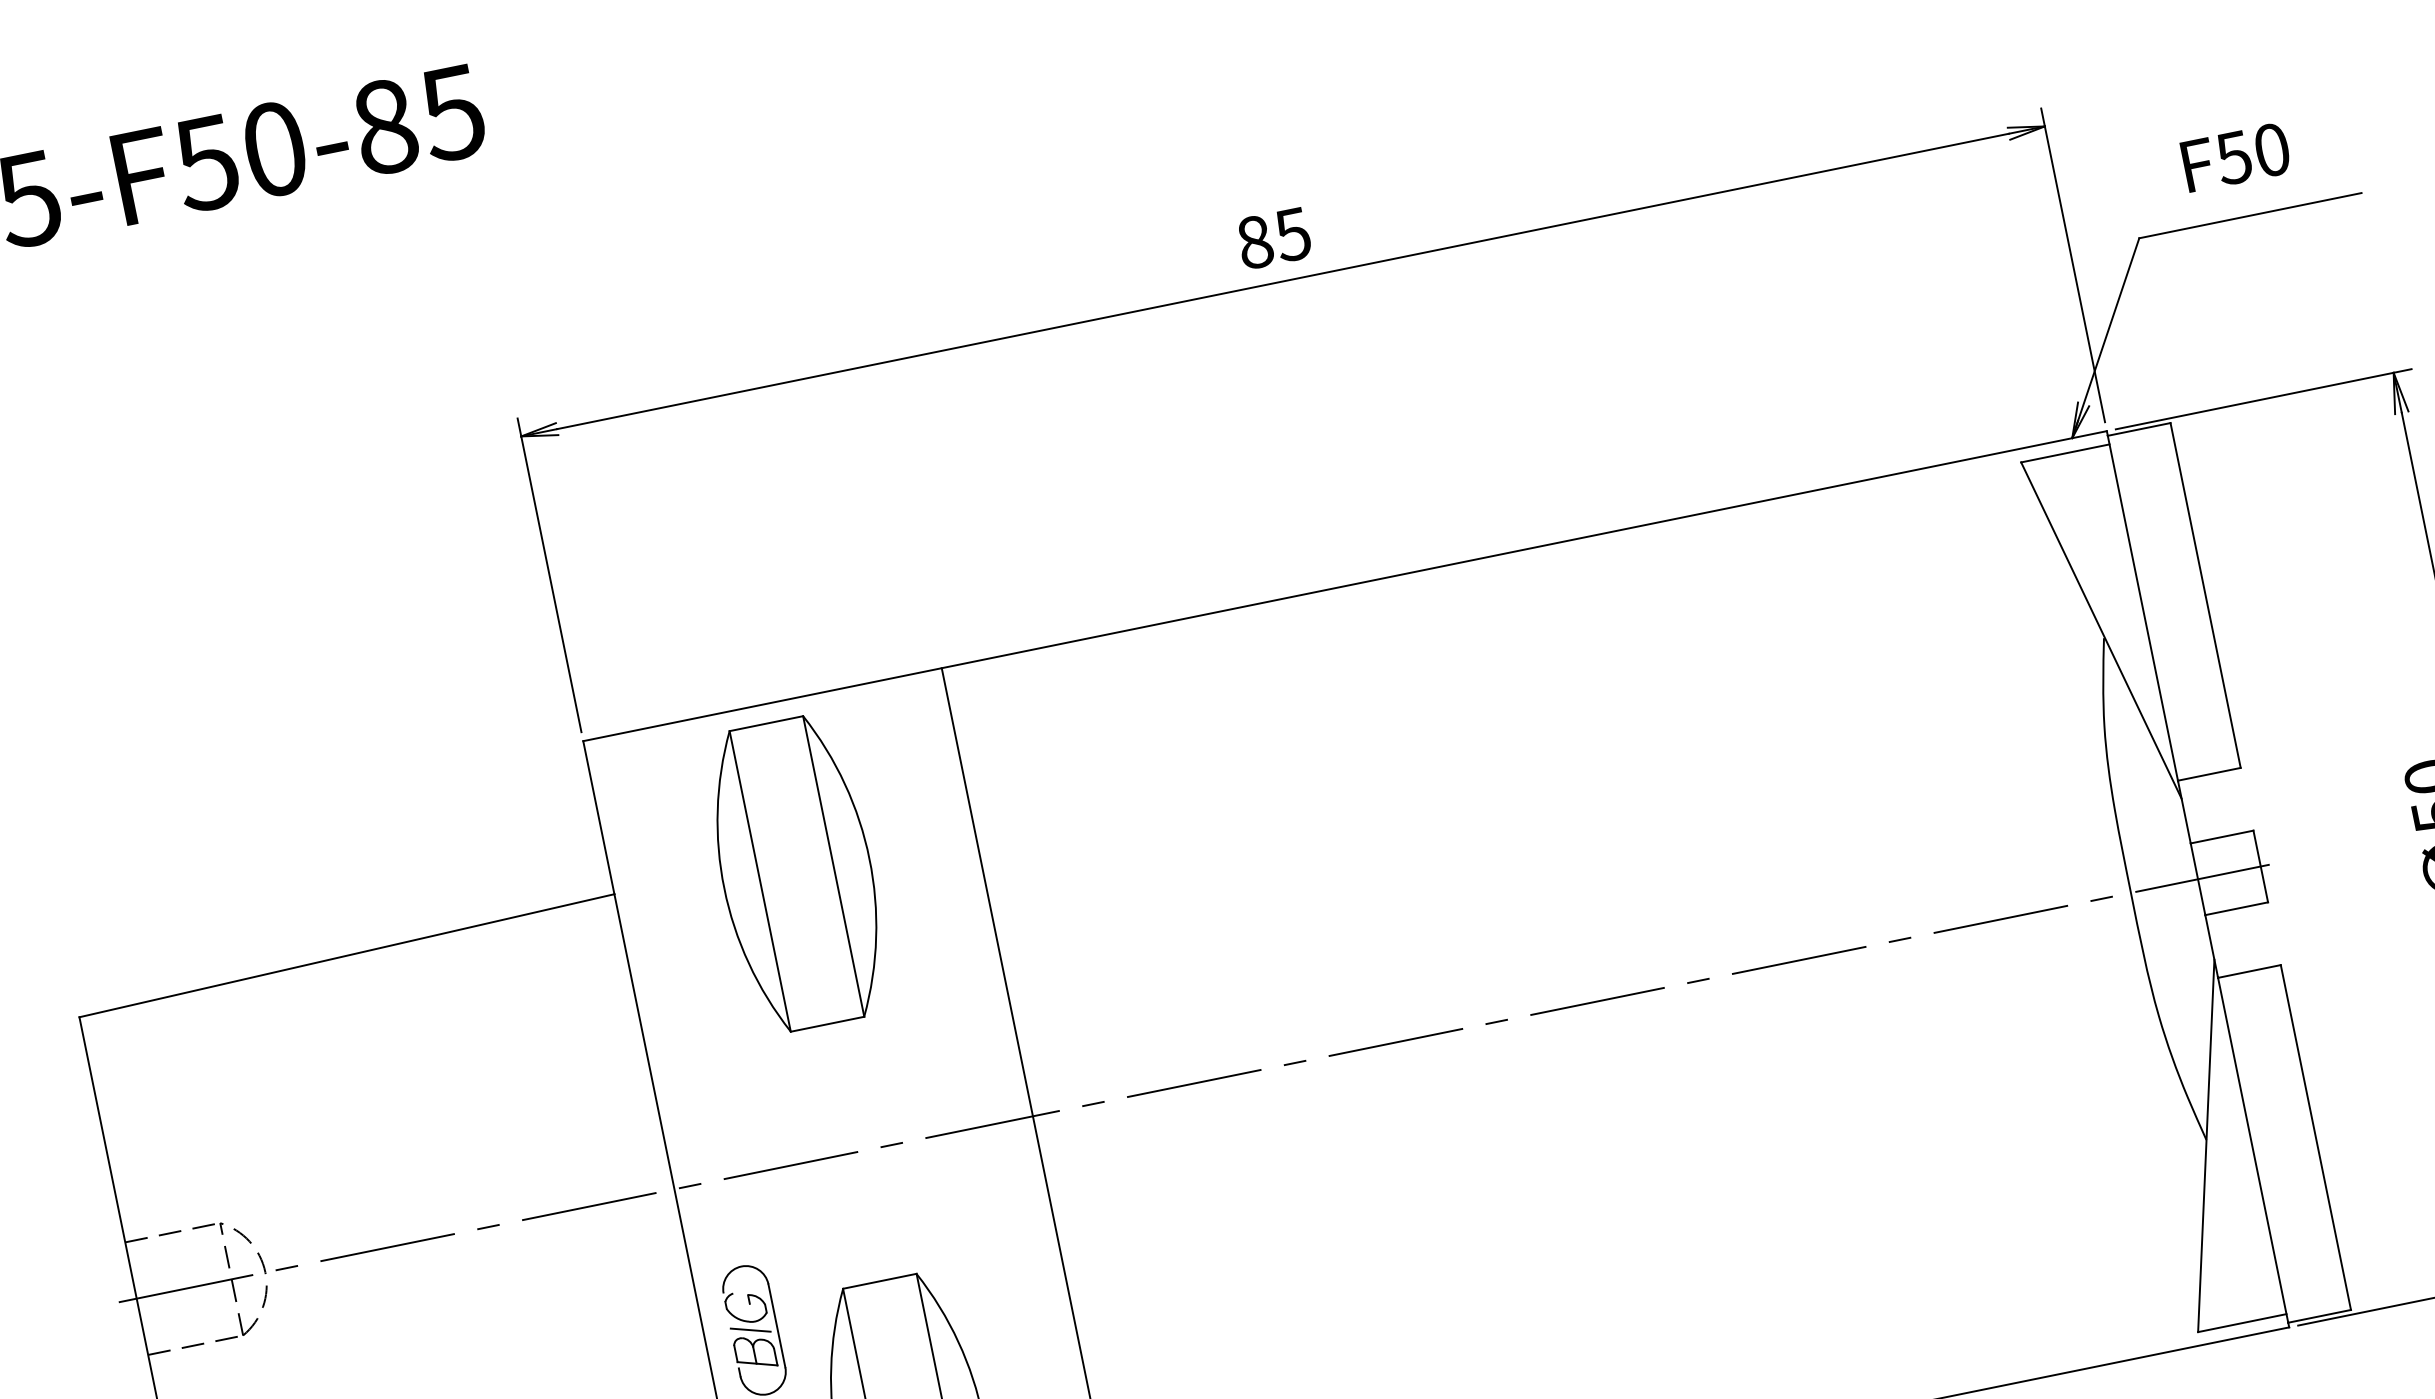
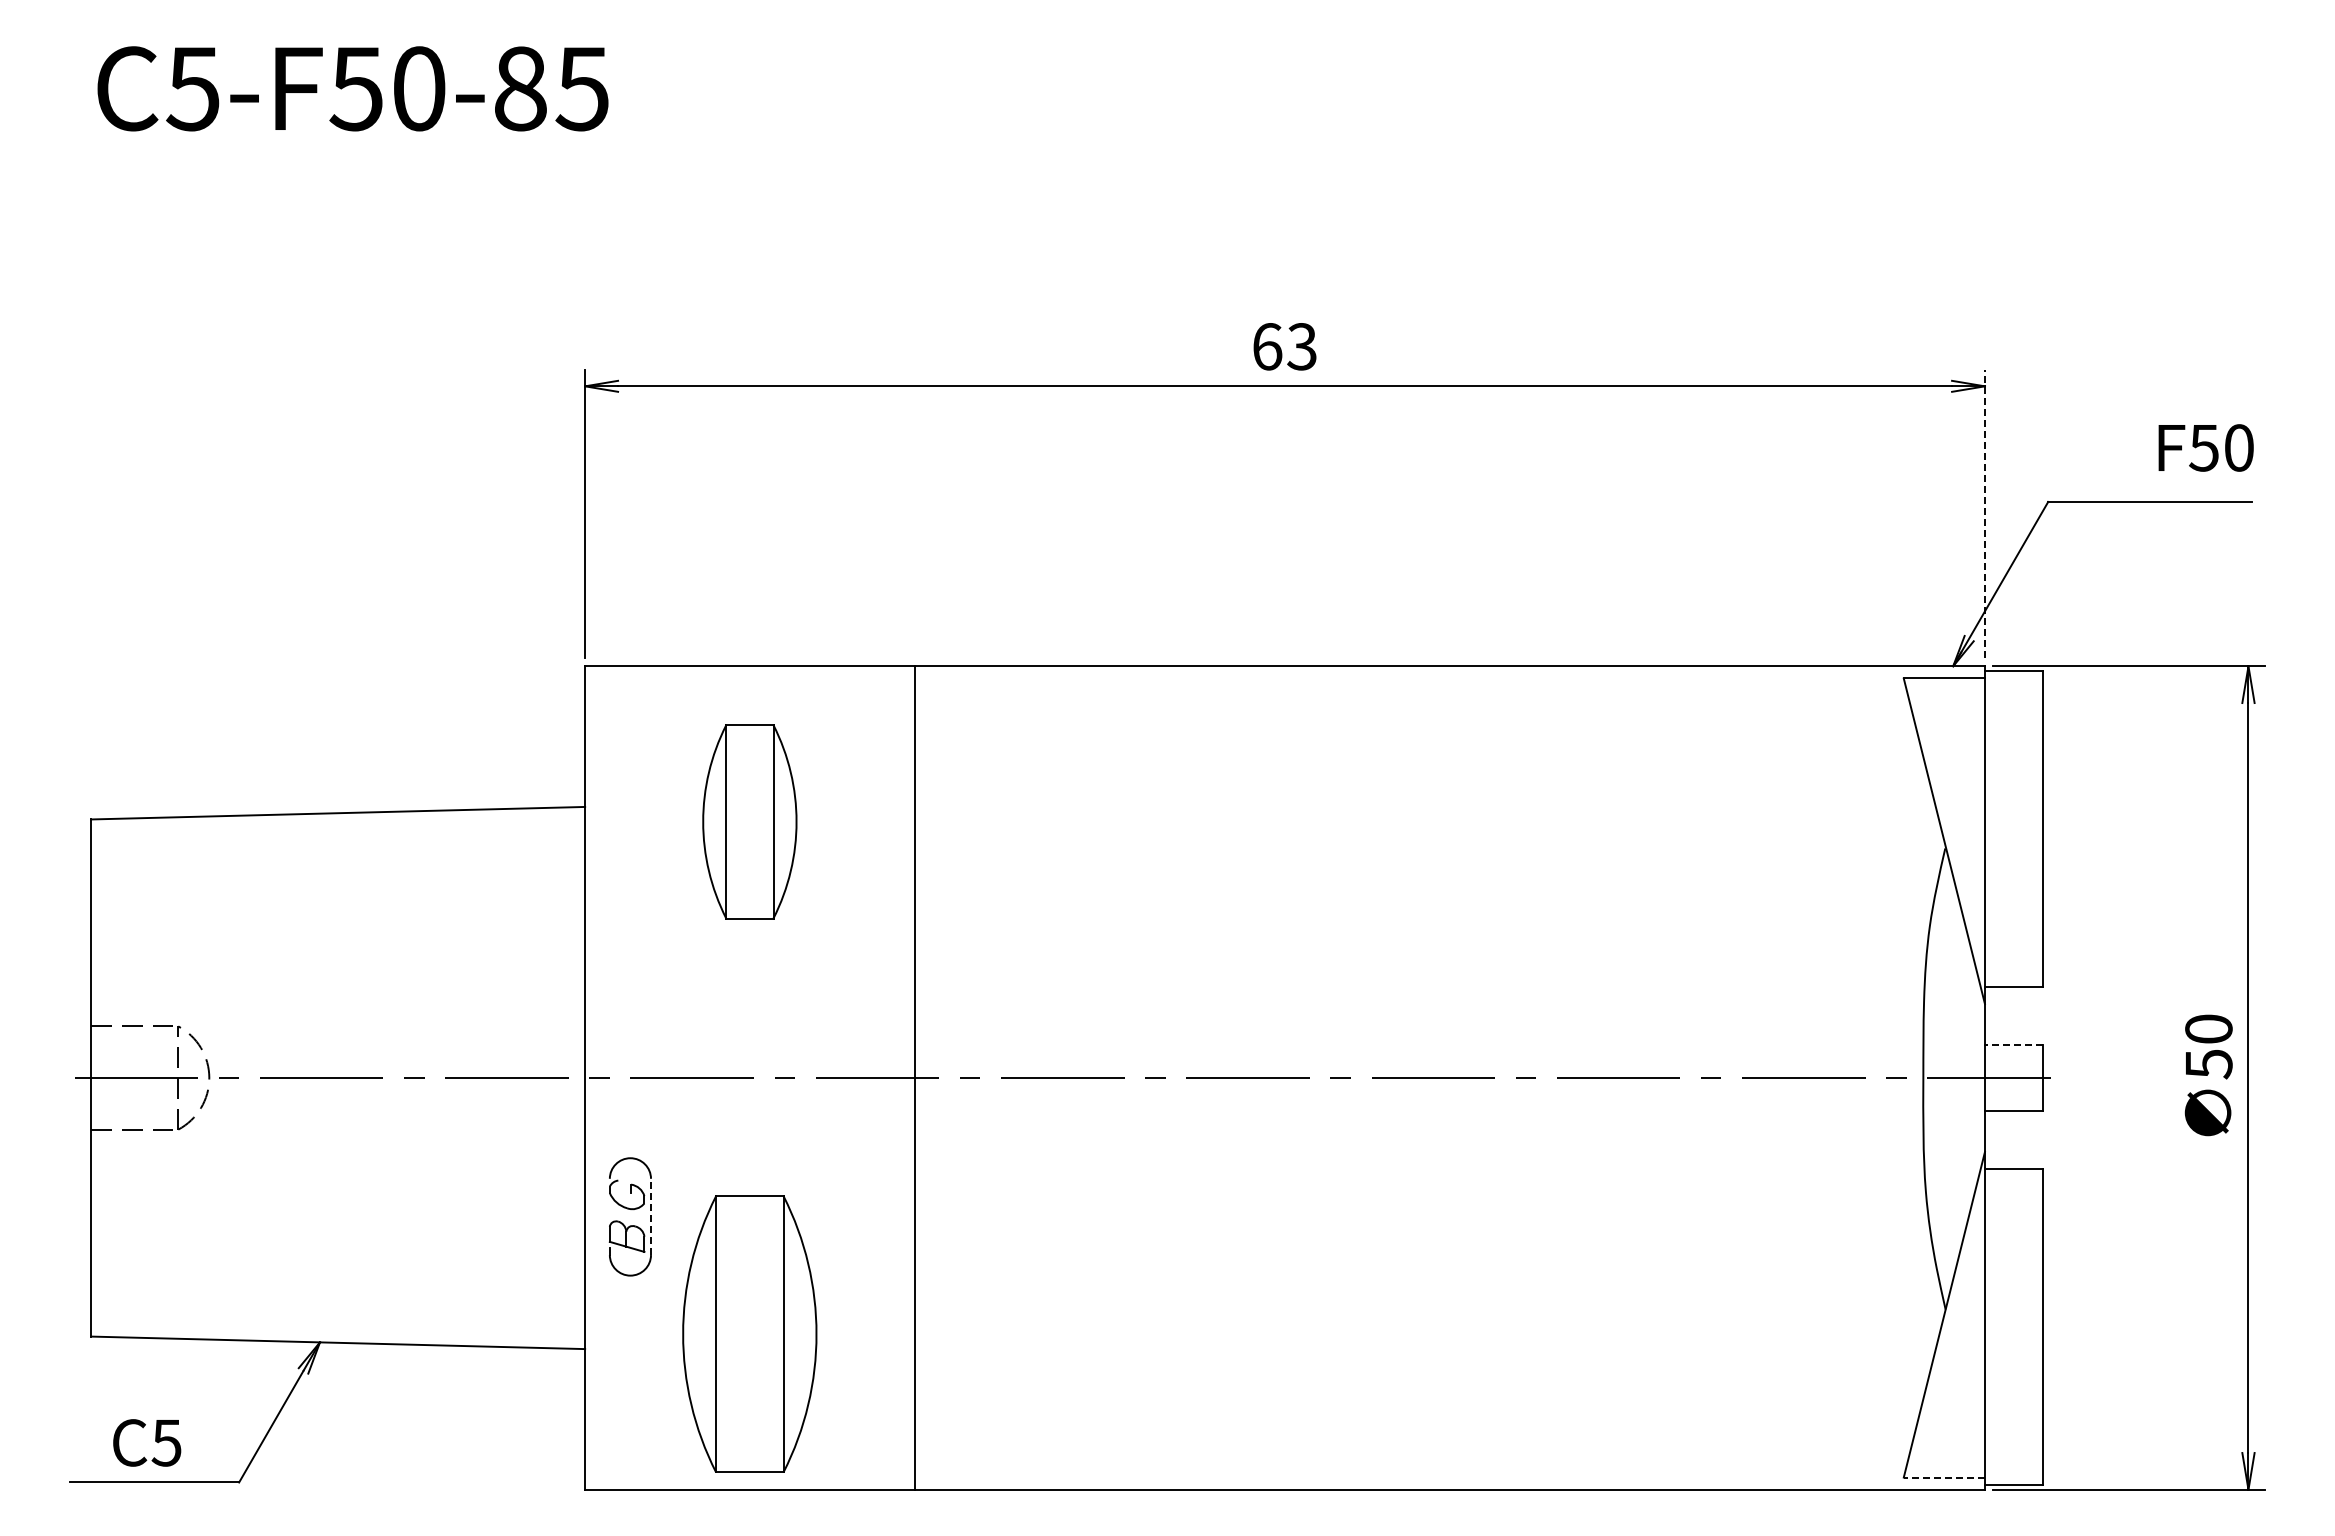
text: (2235, 157) -> (2205, 447), moved
text: (1273, 238) -> (1284, 346), 85 -> 63
line: (2072, 264) -> (1984, 513), solid -> dashed
line: (2221, 837) -> (2013, 1045), solid -> dashed
part: (796, 873) -> (749, 821), size x0.7
line: (2242, 1323) -> (1944, 1477), solid -> dashed
line: (777, 1325) -> (651, 1216), solid -> dashed
line: (749, 1329) -> (626, 1215), removed

